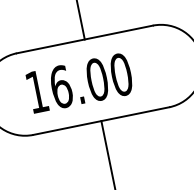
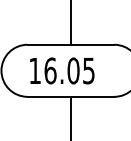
text: (120, 74) -> (88, 70), 16.00 -> 16.05

